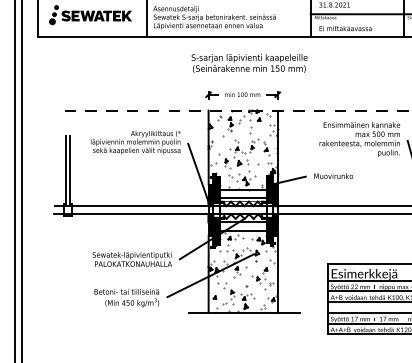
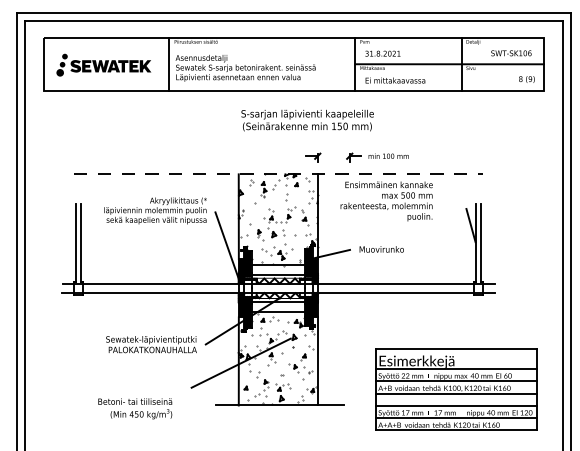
text: (249, 63) -> (307, 120), moved
part: (232, 95) -> (377, 157), moved
text: (359, 139) -> (386, 201), moved
text: (127, 297) -> (135, 408), moved

